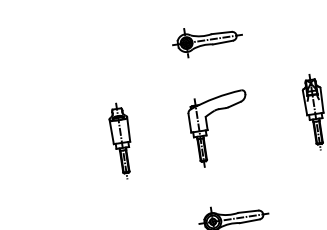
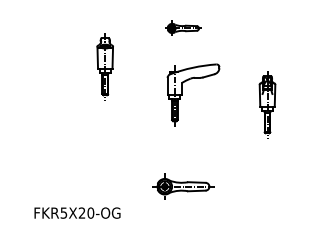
part: (207, 40) -> (183, 28), size x0.6
part: (208, 130) -> (182, 94), moved
part: (120, 140) -> (104, 66), moved

